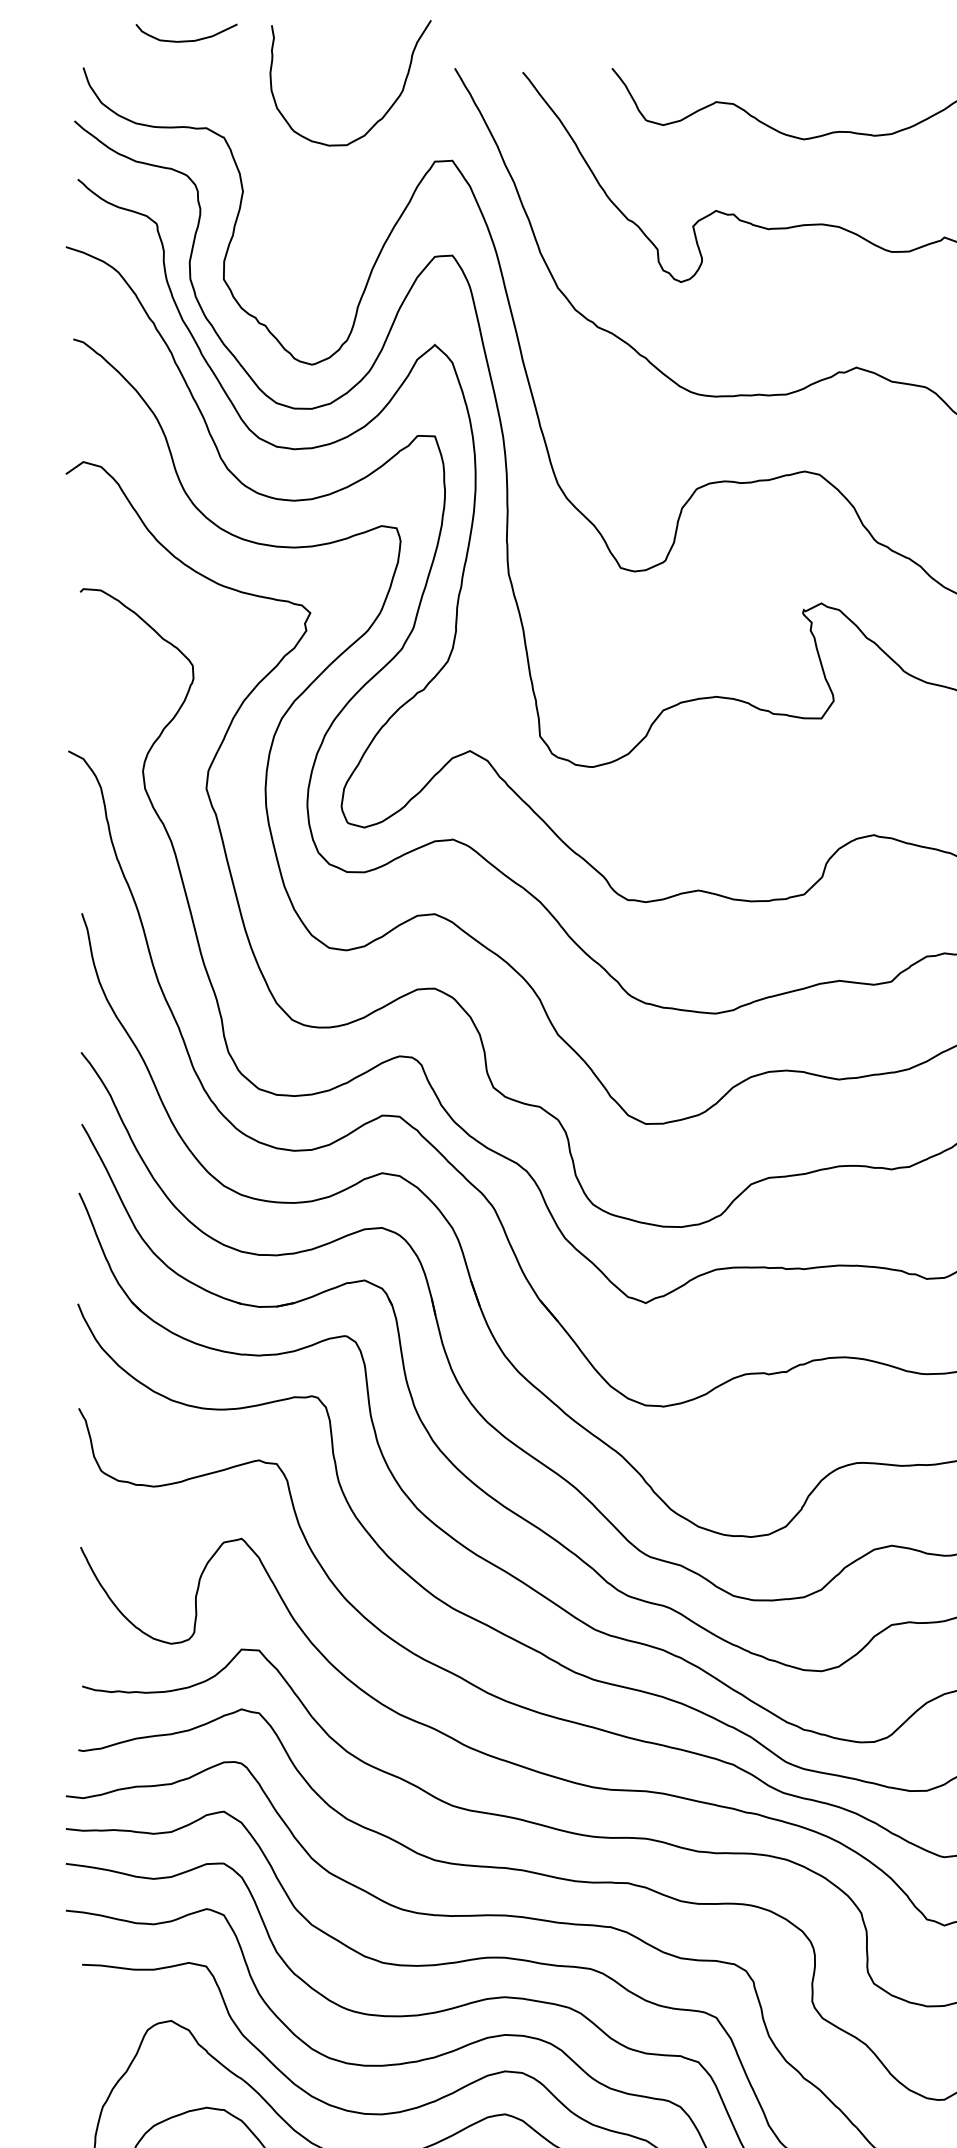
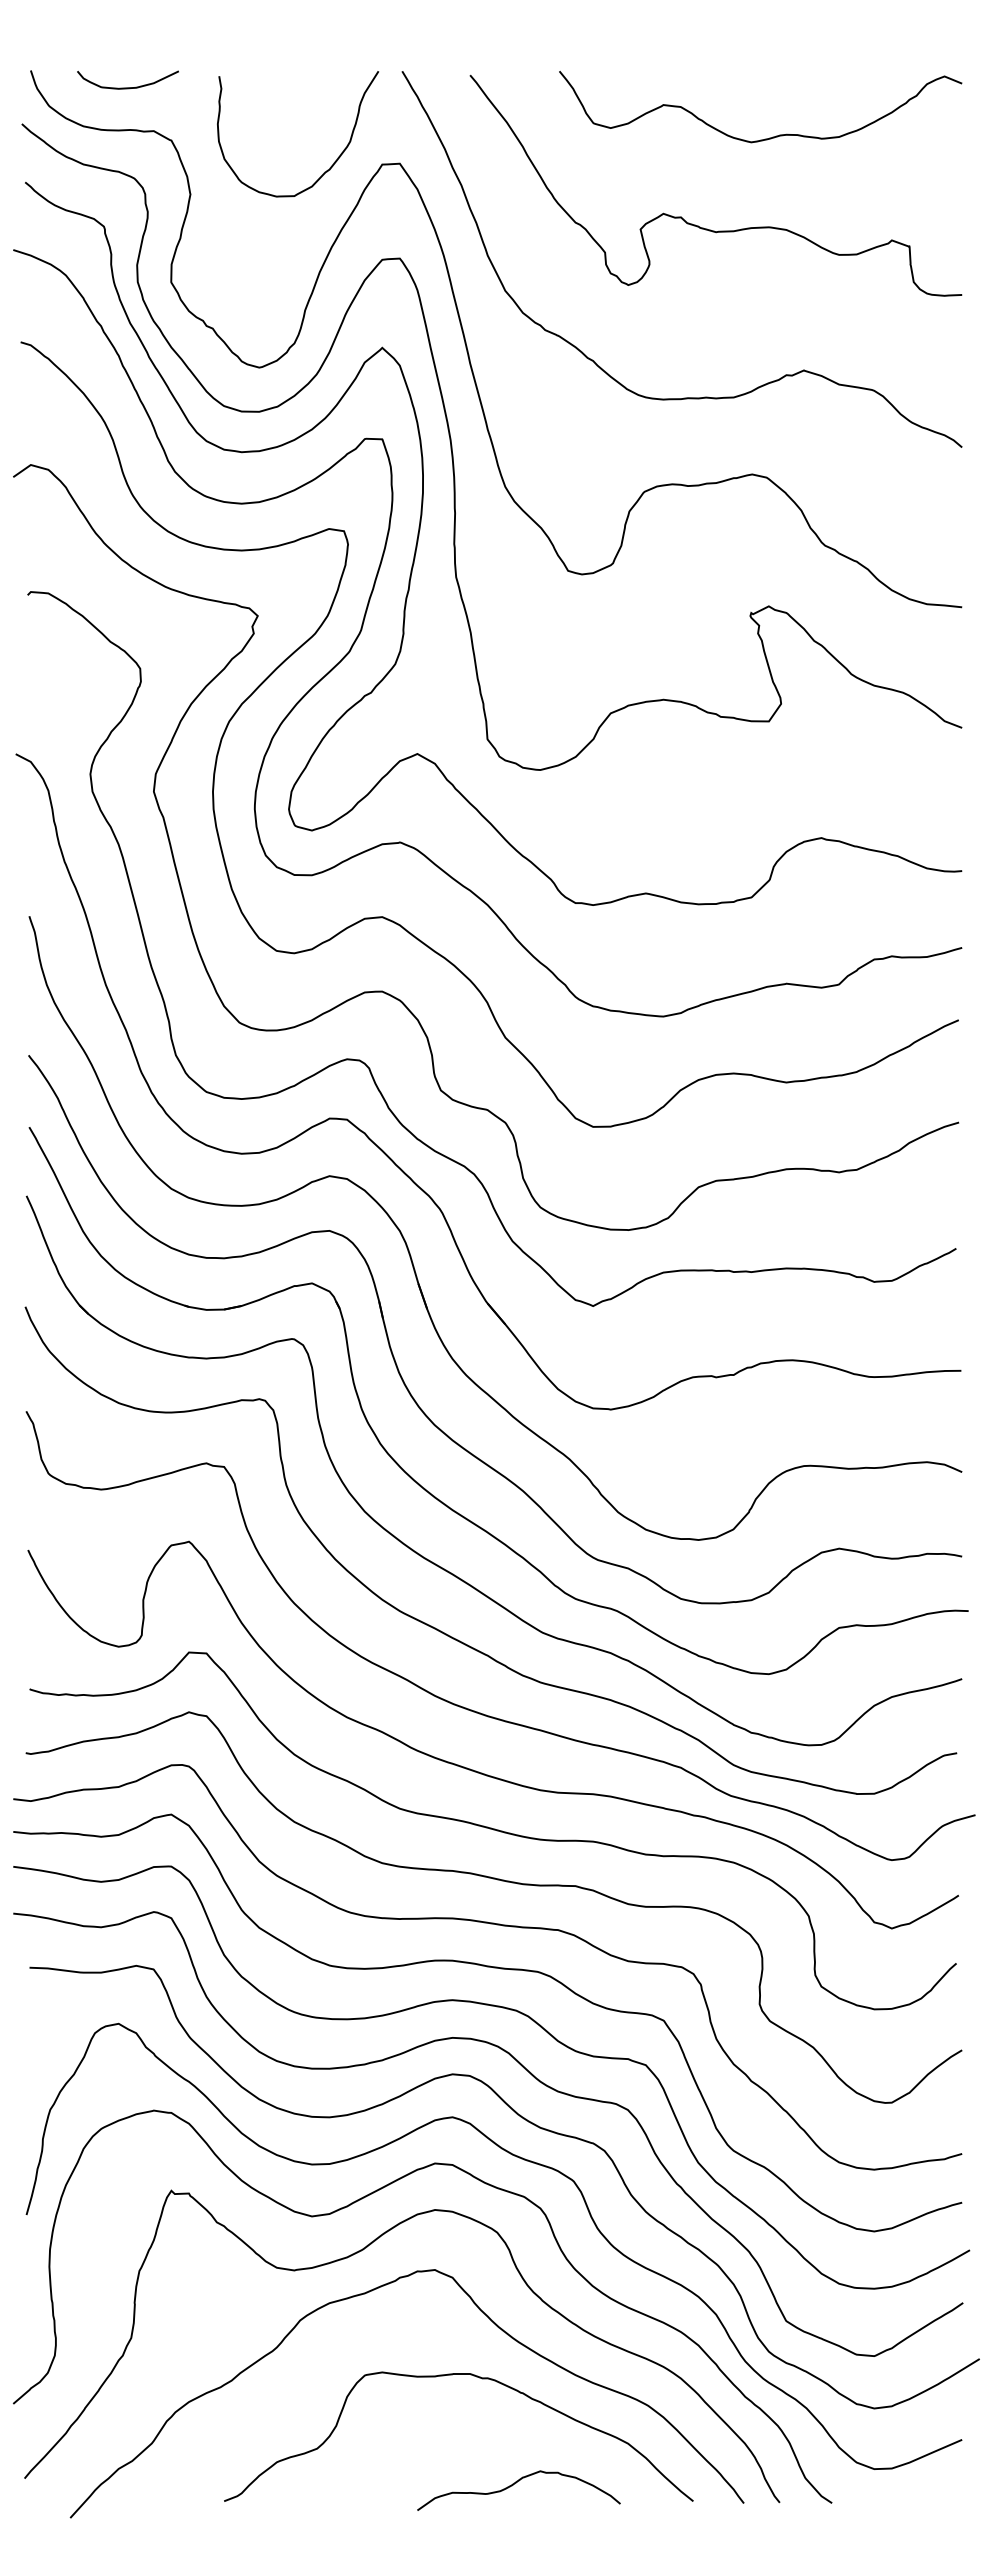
curve: (186, 40) -> (127, 87), moved
curve: (386, 111) -> (333, 162), moved

